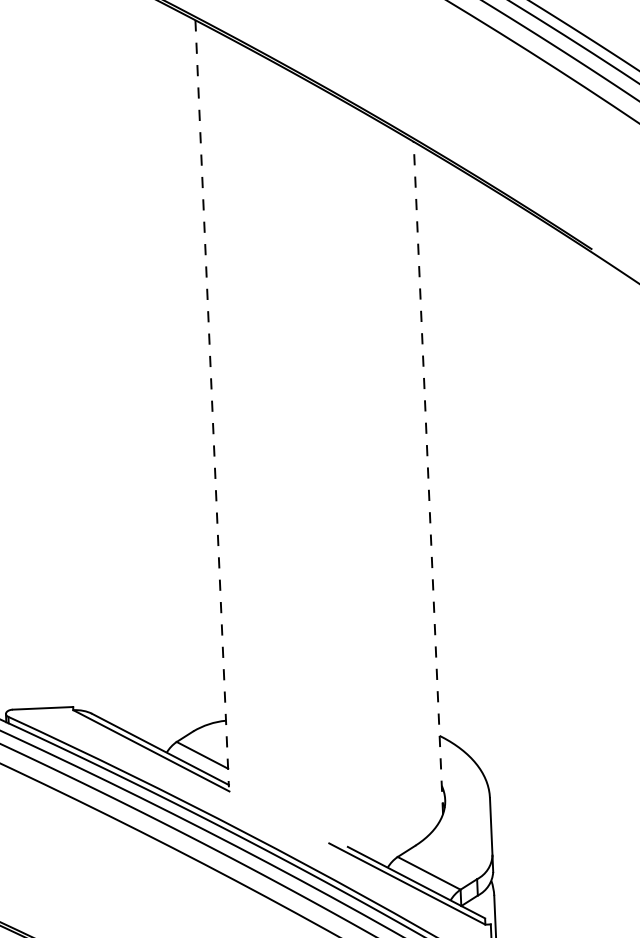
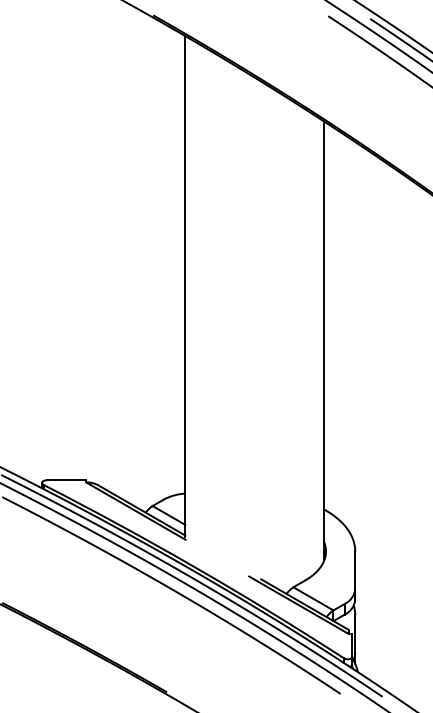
line: (212, 405) -> (185, 287), dashed -> solid
line: (428, 478) -> (324, 341), dashed -> solid

